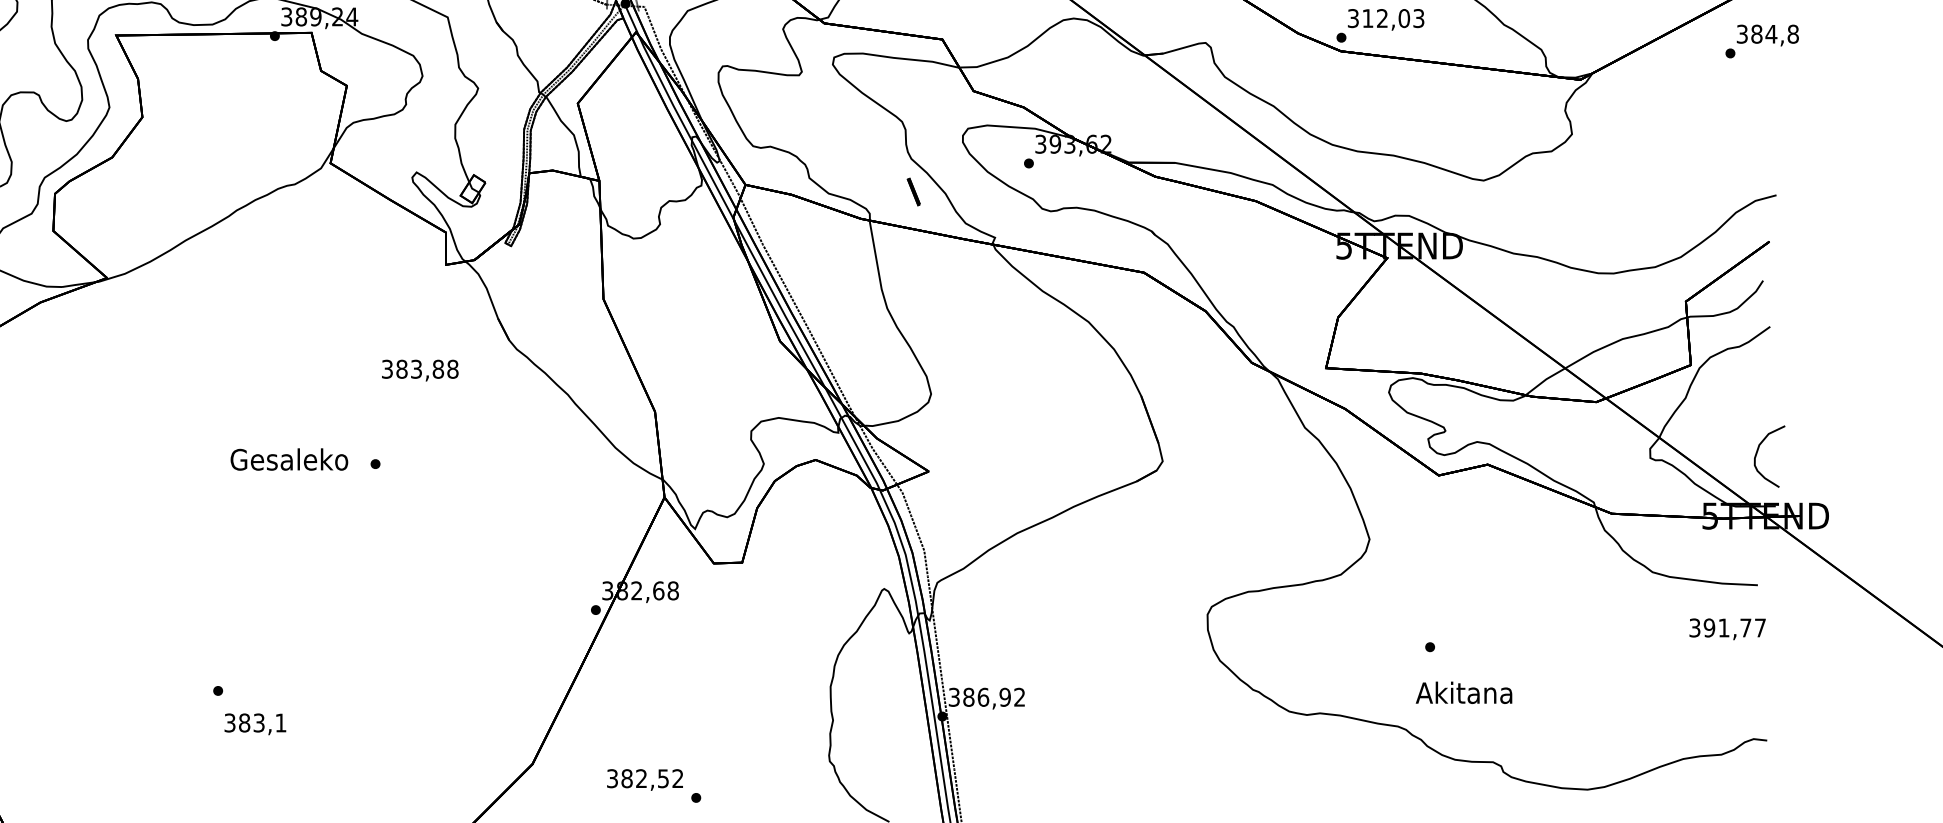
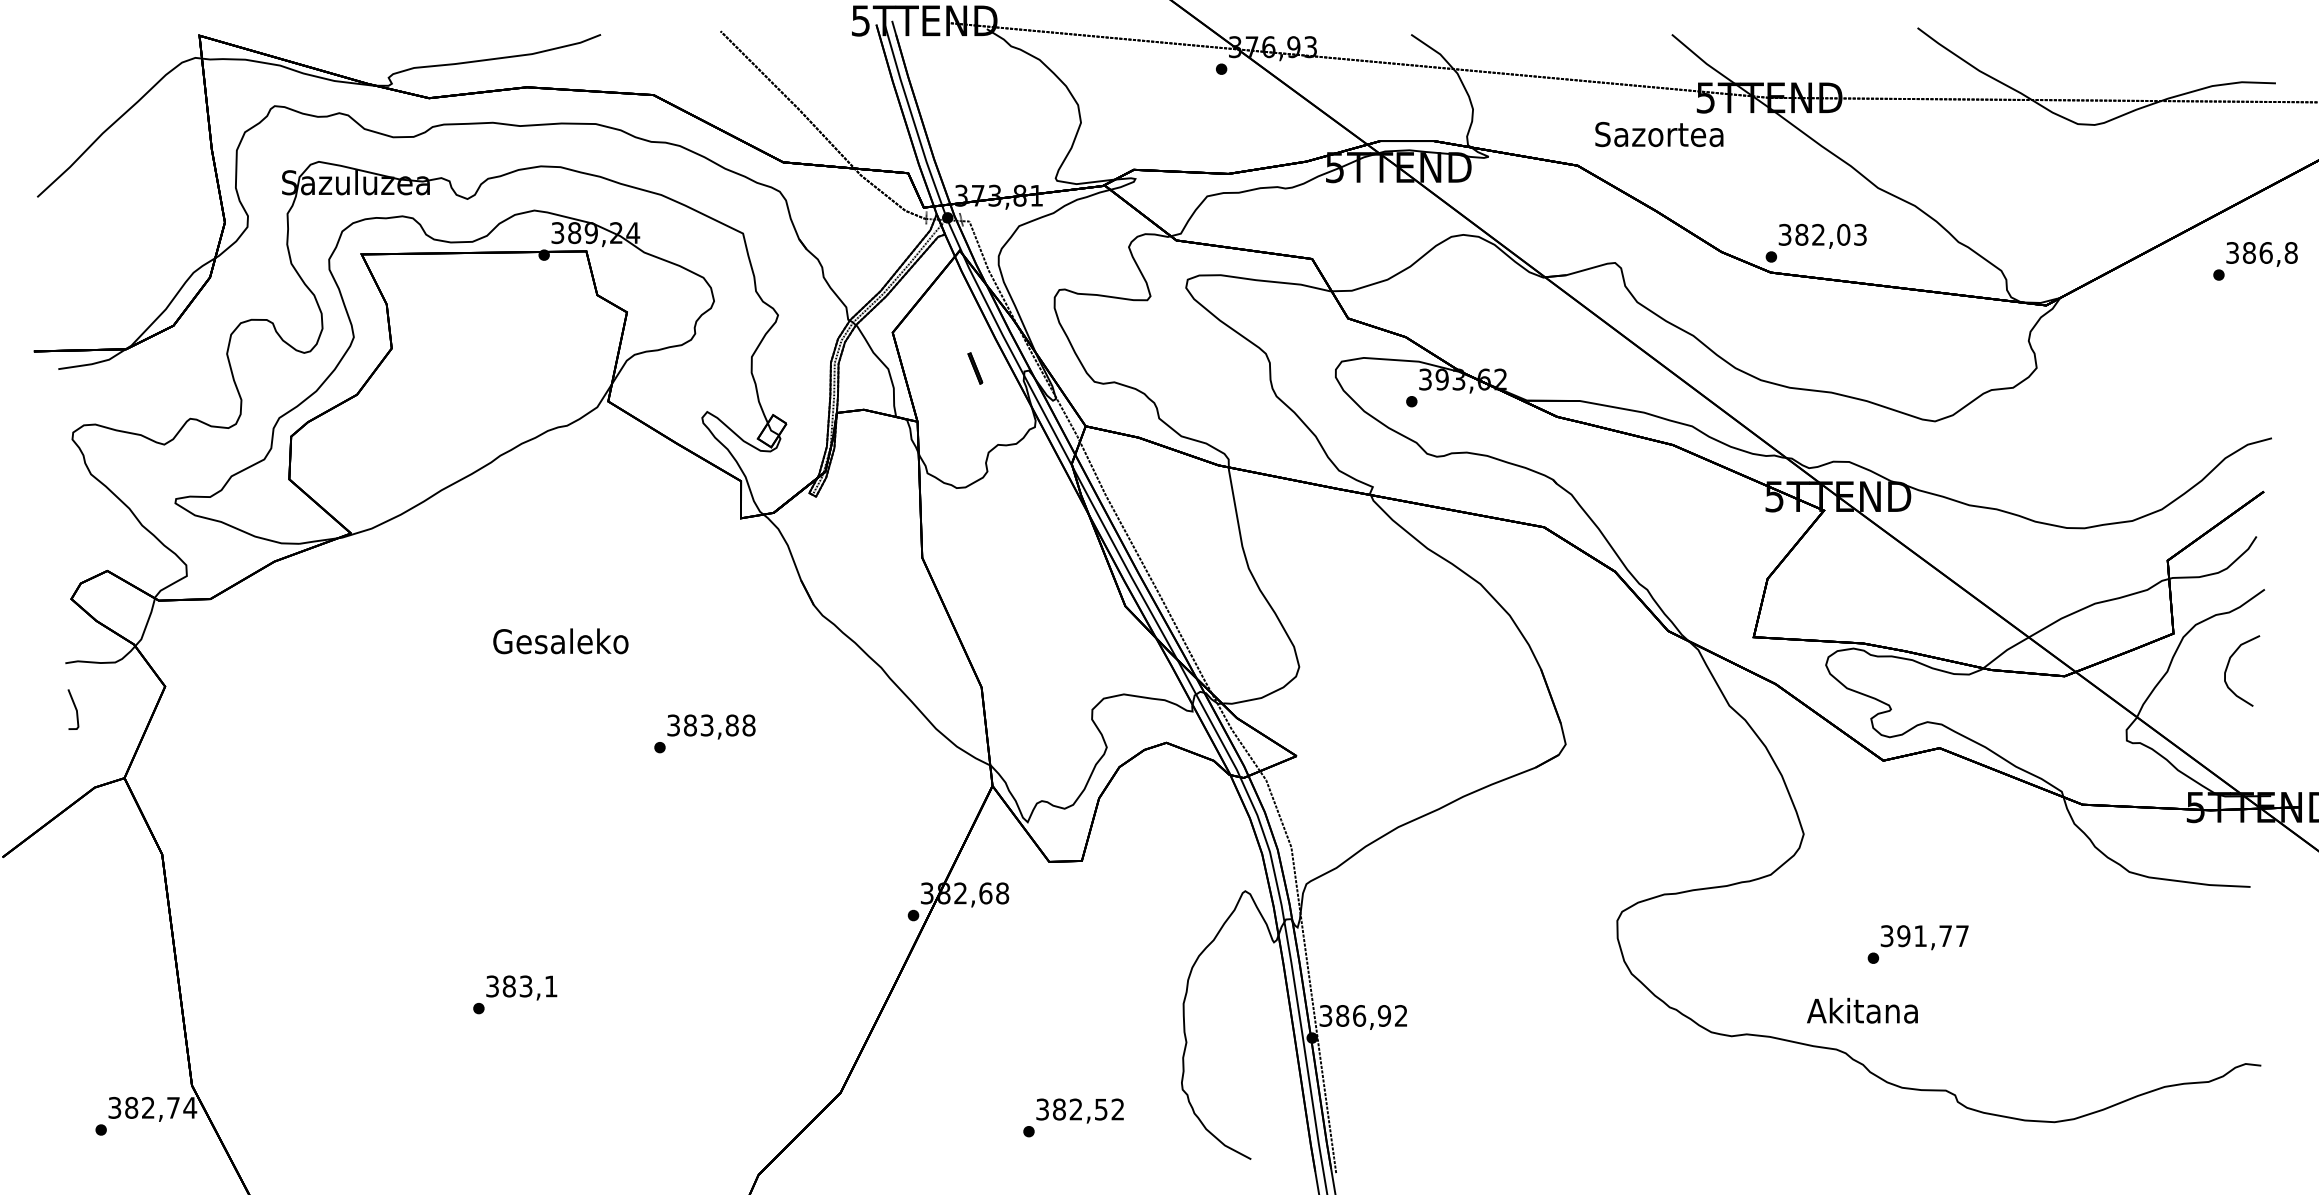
text: (1367, 18) -> (1801, 234), 312,03 -> 382,03
text: (1771, 33) -> (2266, 252), 384,8 -> 386,8
part: (913, 192) -> (975, 368), moved
text: (420, 370) -> (711, 726), moved
curve: (1757, 452) -> (2228, 666), moved
text: (289, 459) -> (560, 641), moved
text: (1727, 629) -> (1924, 937), moved
text: (1464, 692) -> (1862, 1010), moved
text: (255, 723) -> (521, 987), moved
text: (644, 779) -> (1079, 1110), moved

